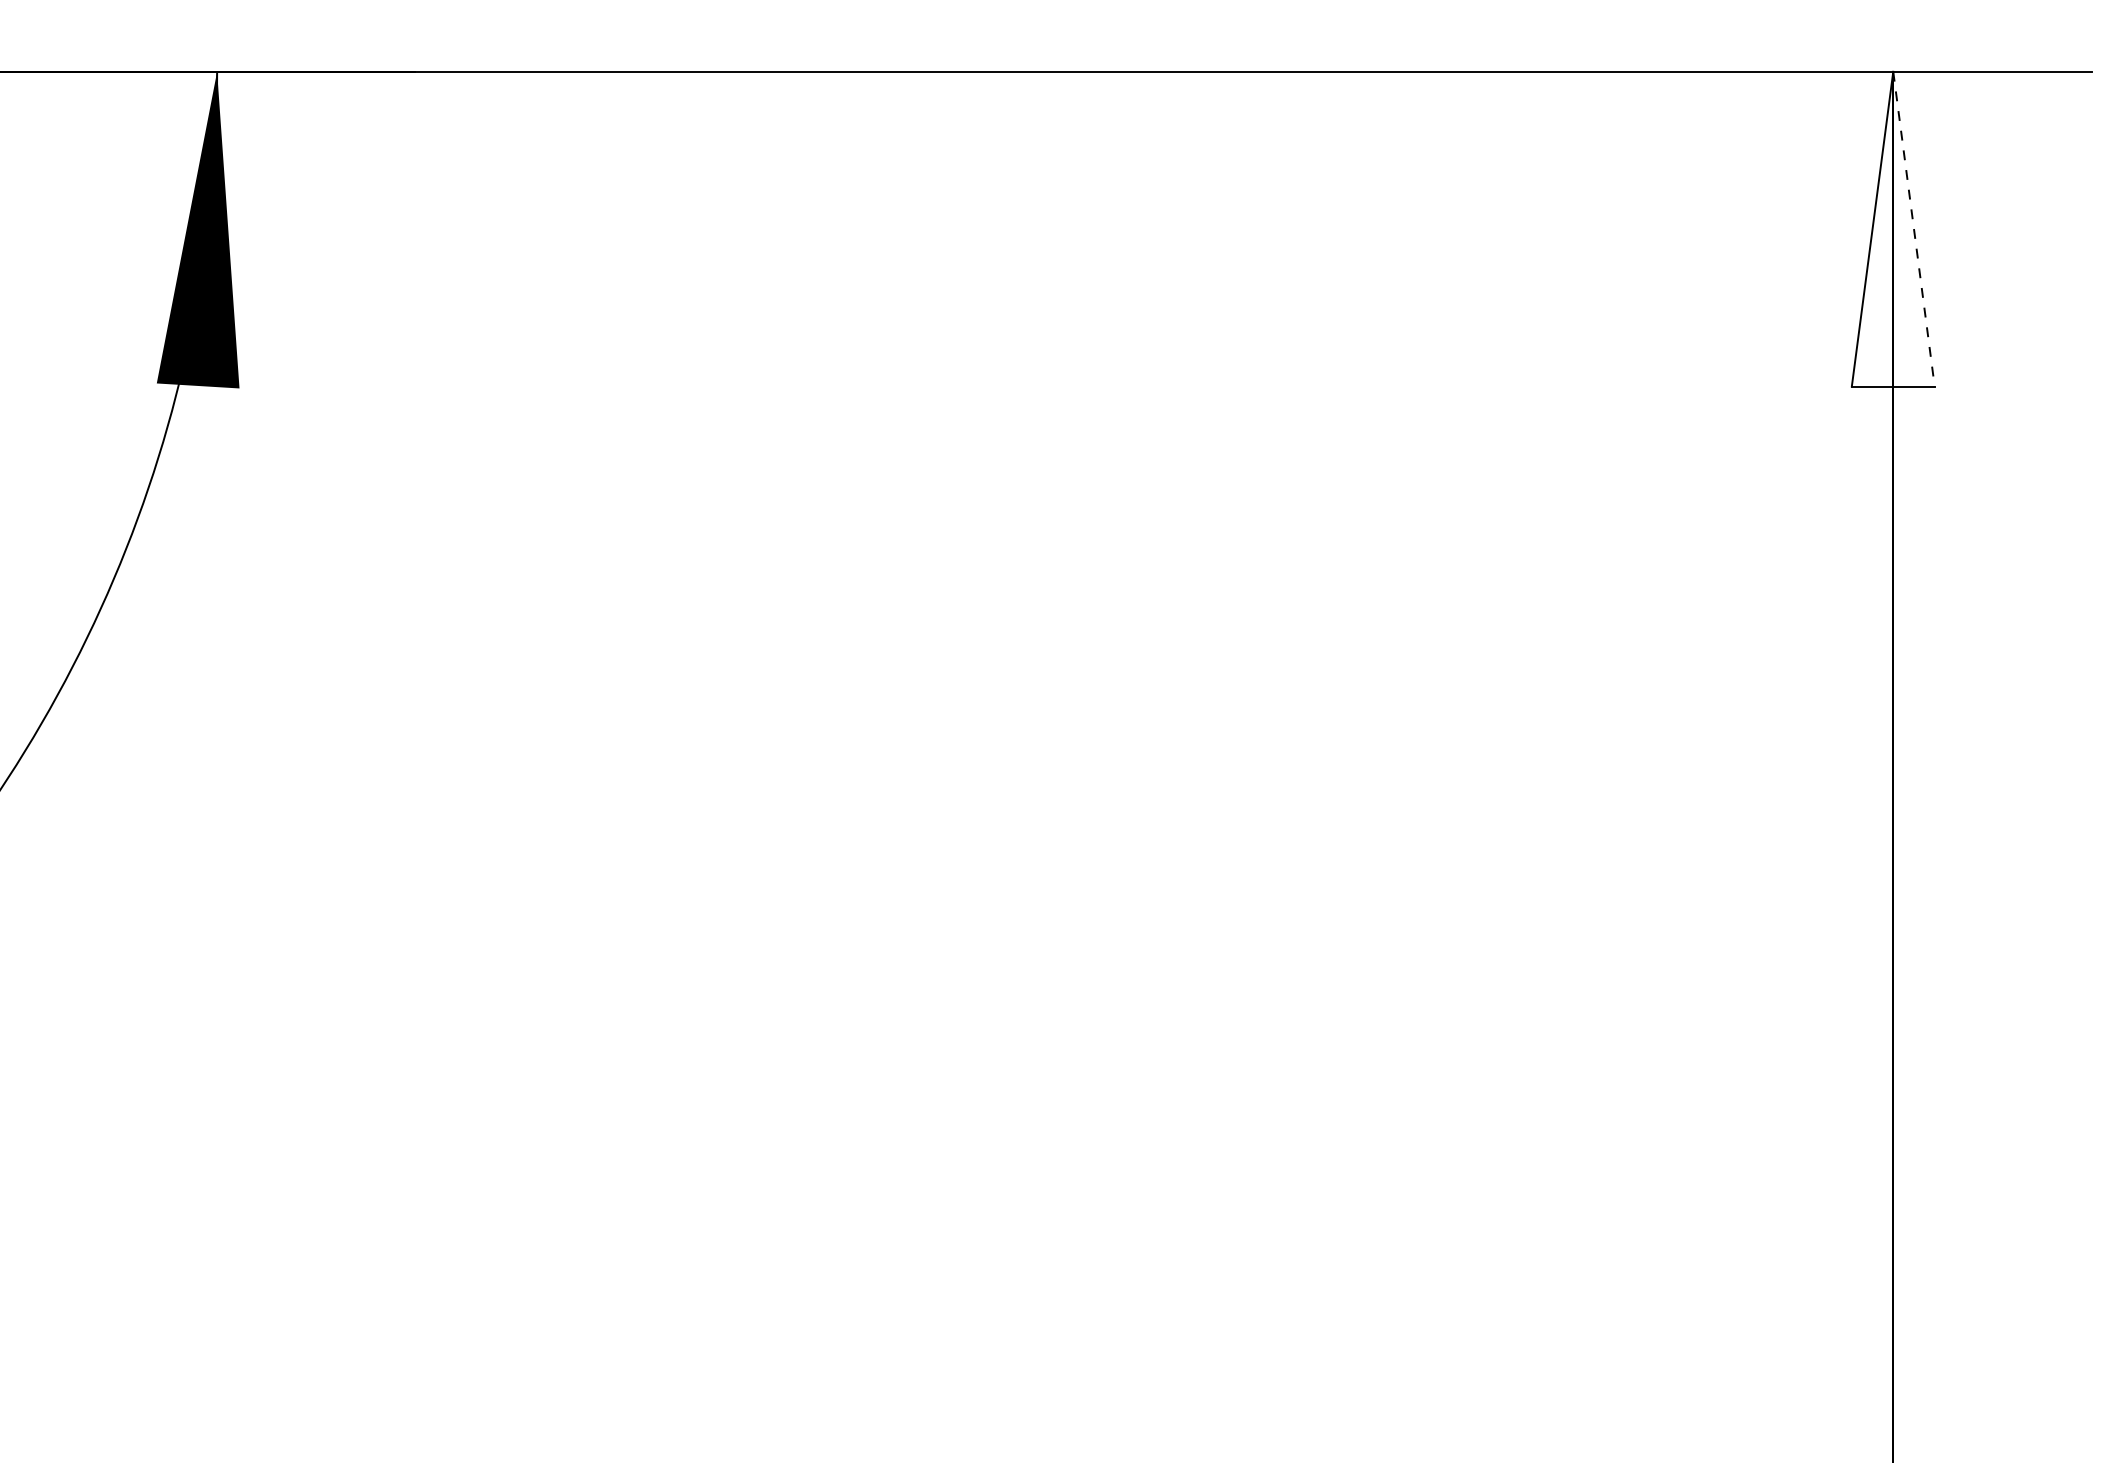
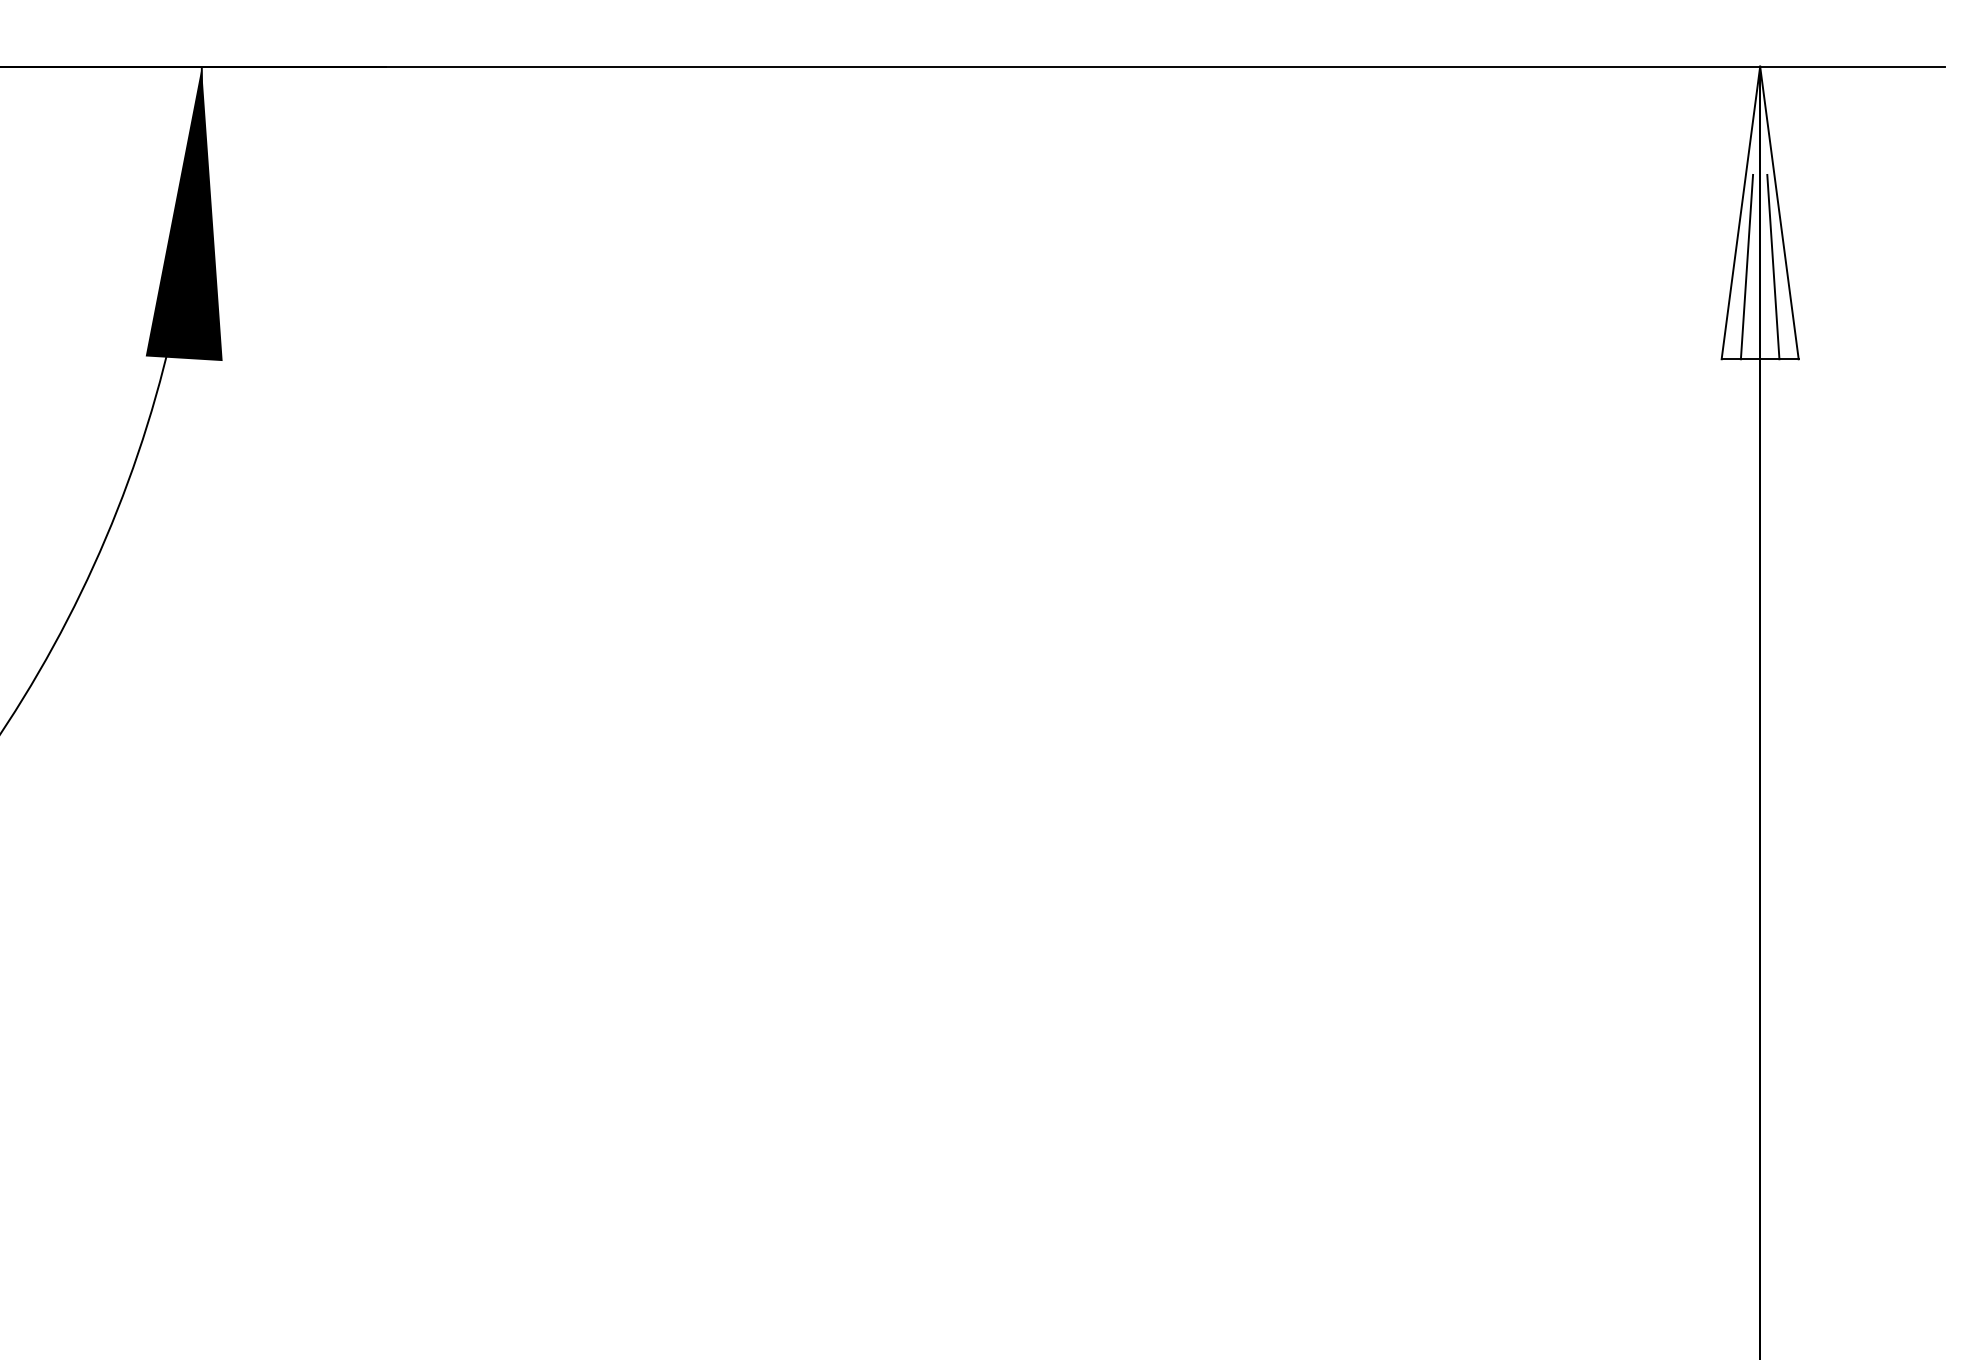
line: (1914, 228) -> (1779, 212), dashed -> solid
line: (1878, 286) -> (1746, 266), added
line: (1907, 286) -> (1773, 266), added

